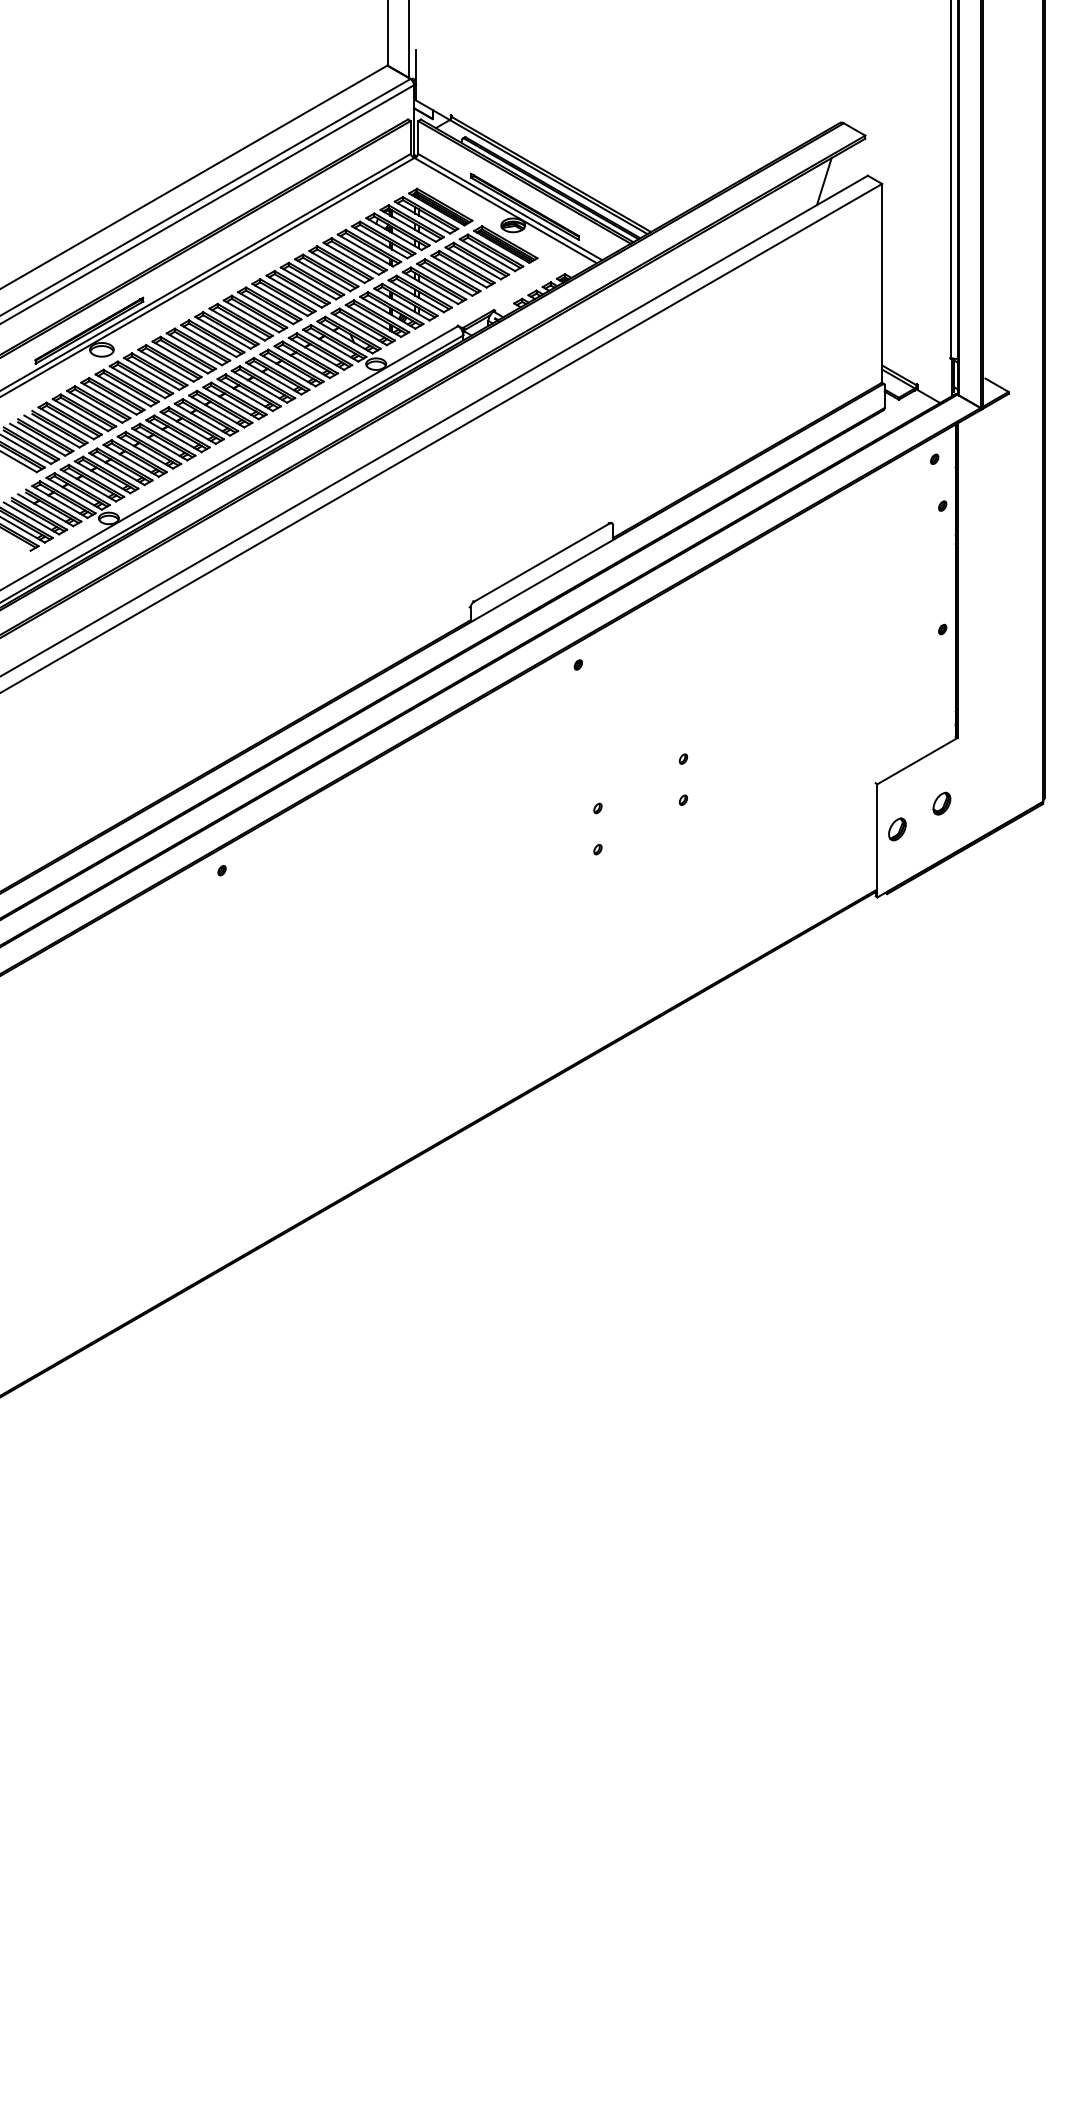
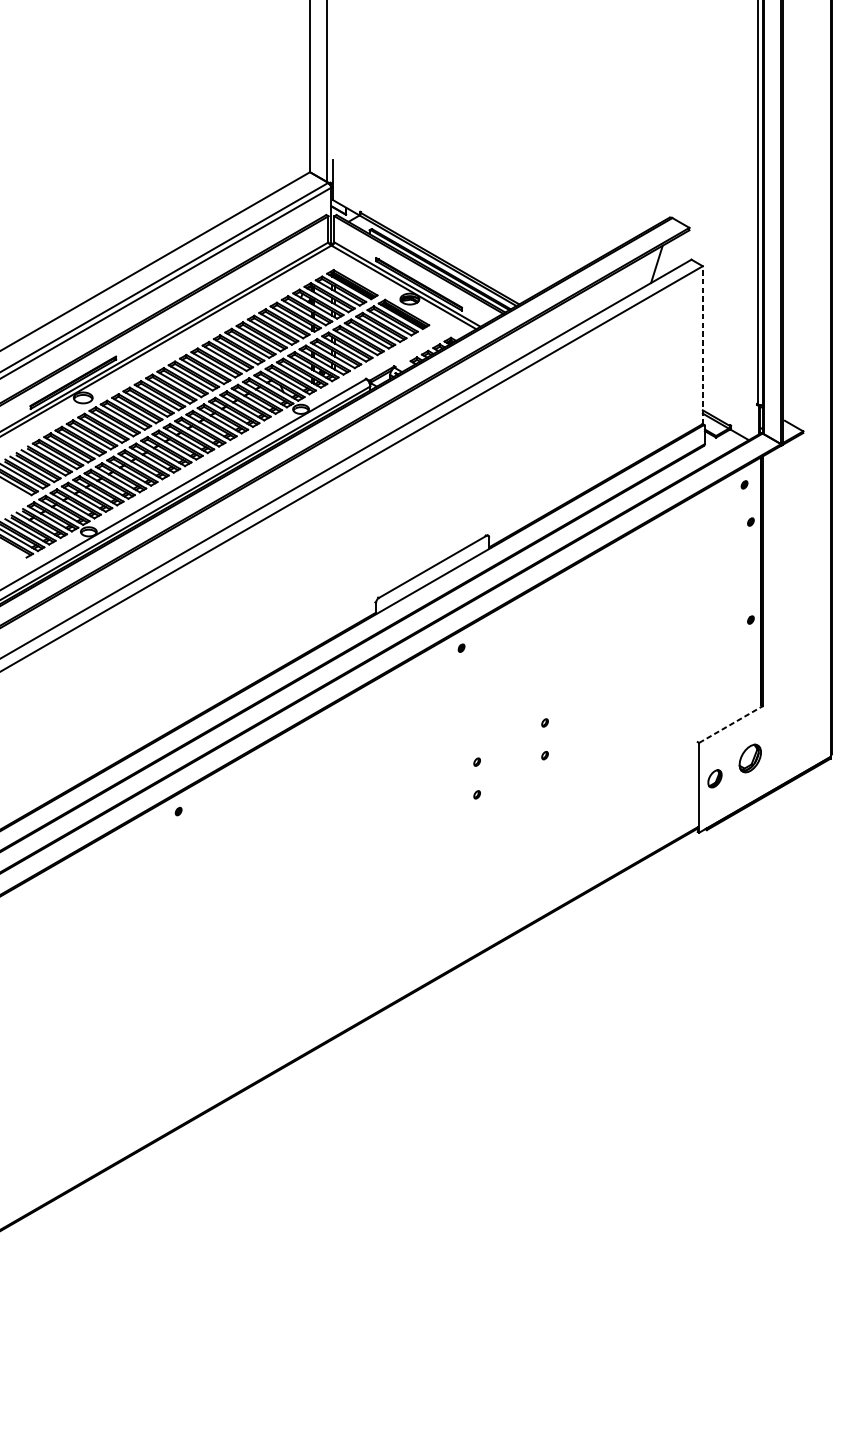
line: (882, 283) -> (703, 345), solid -> dashed
line: (918, 760) -> (731, 724), solid -> dashed
part: (941, 803) -> (749, 758), size x1.6

